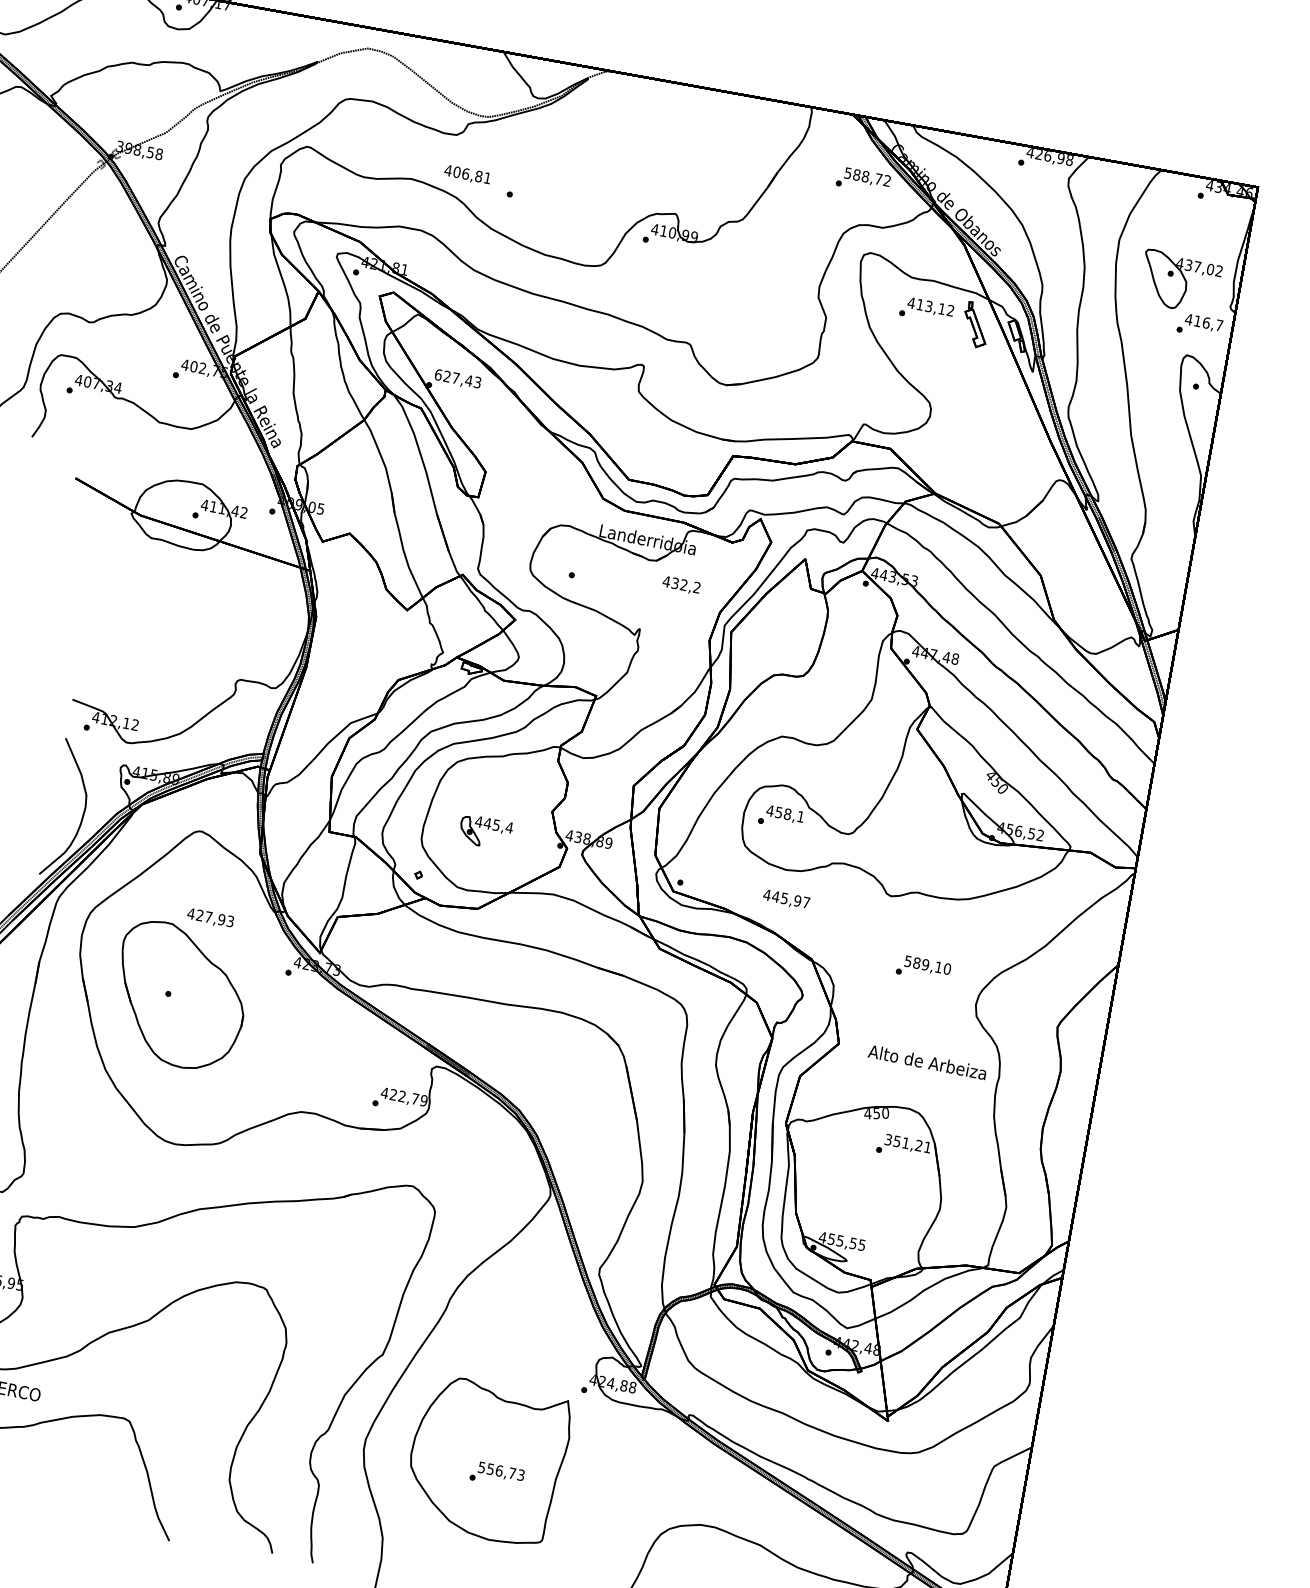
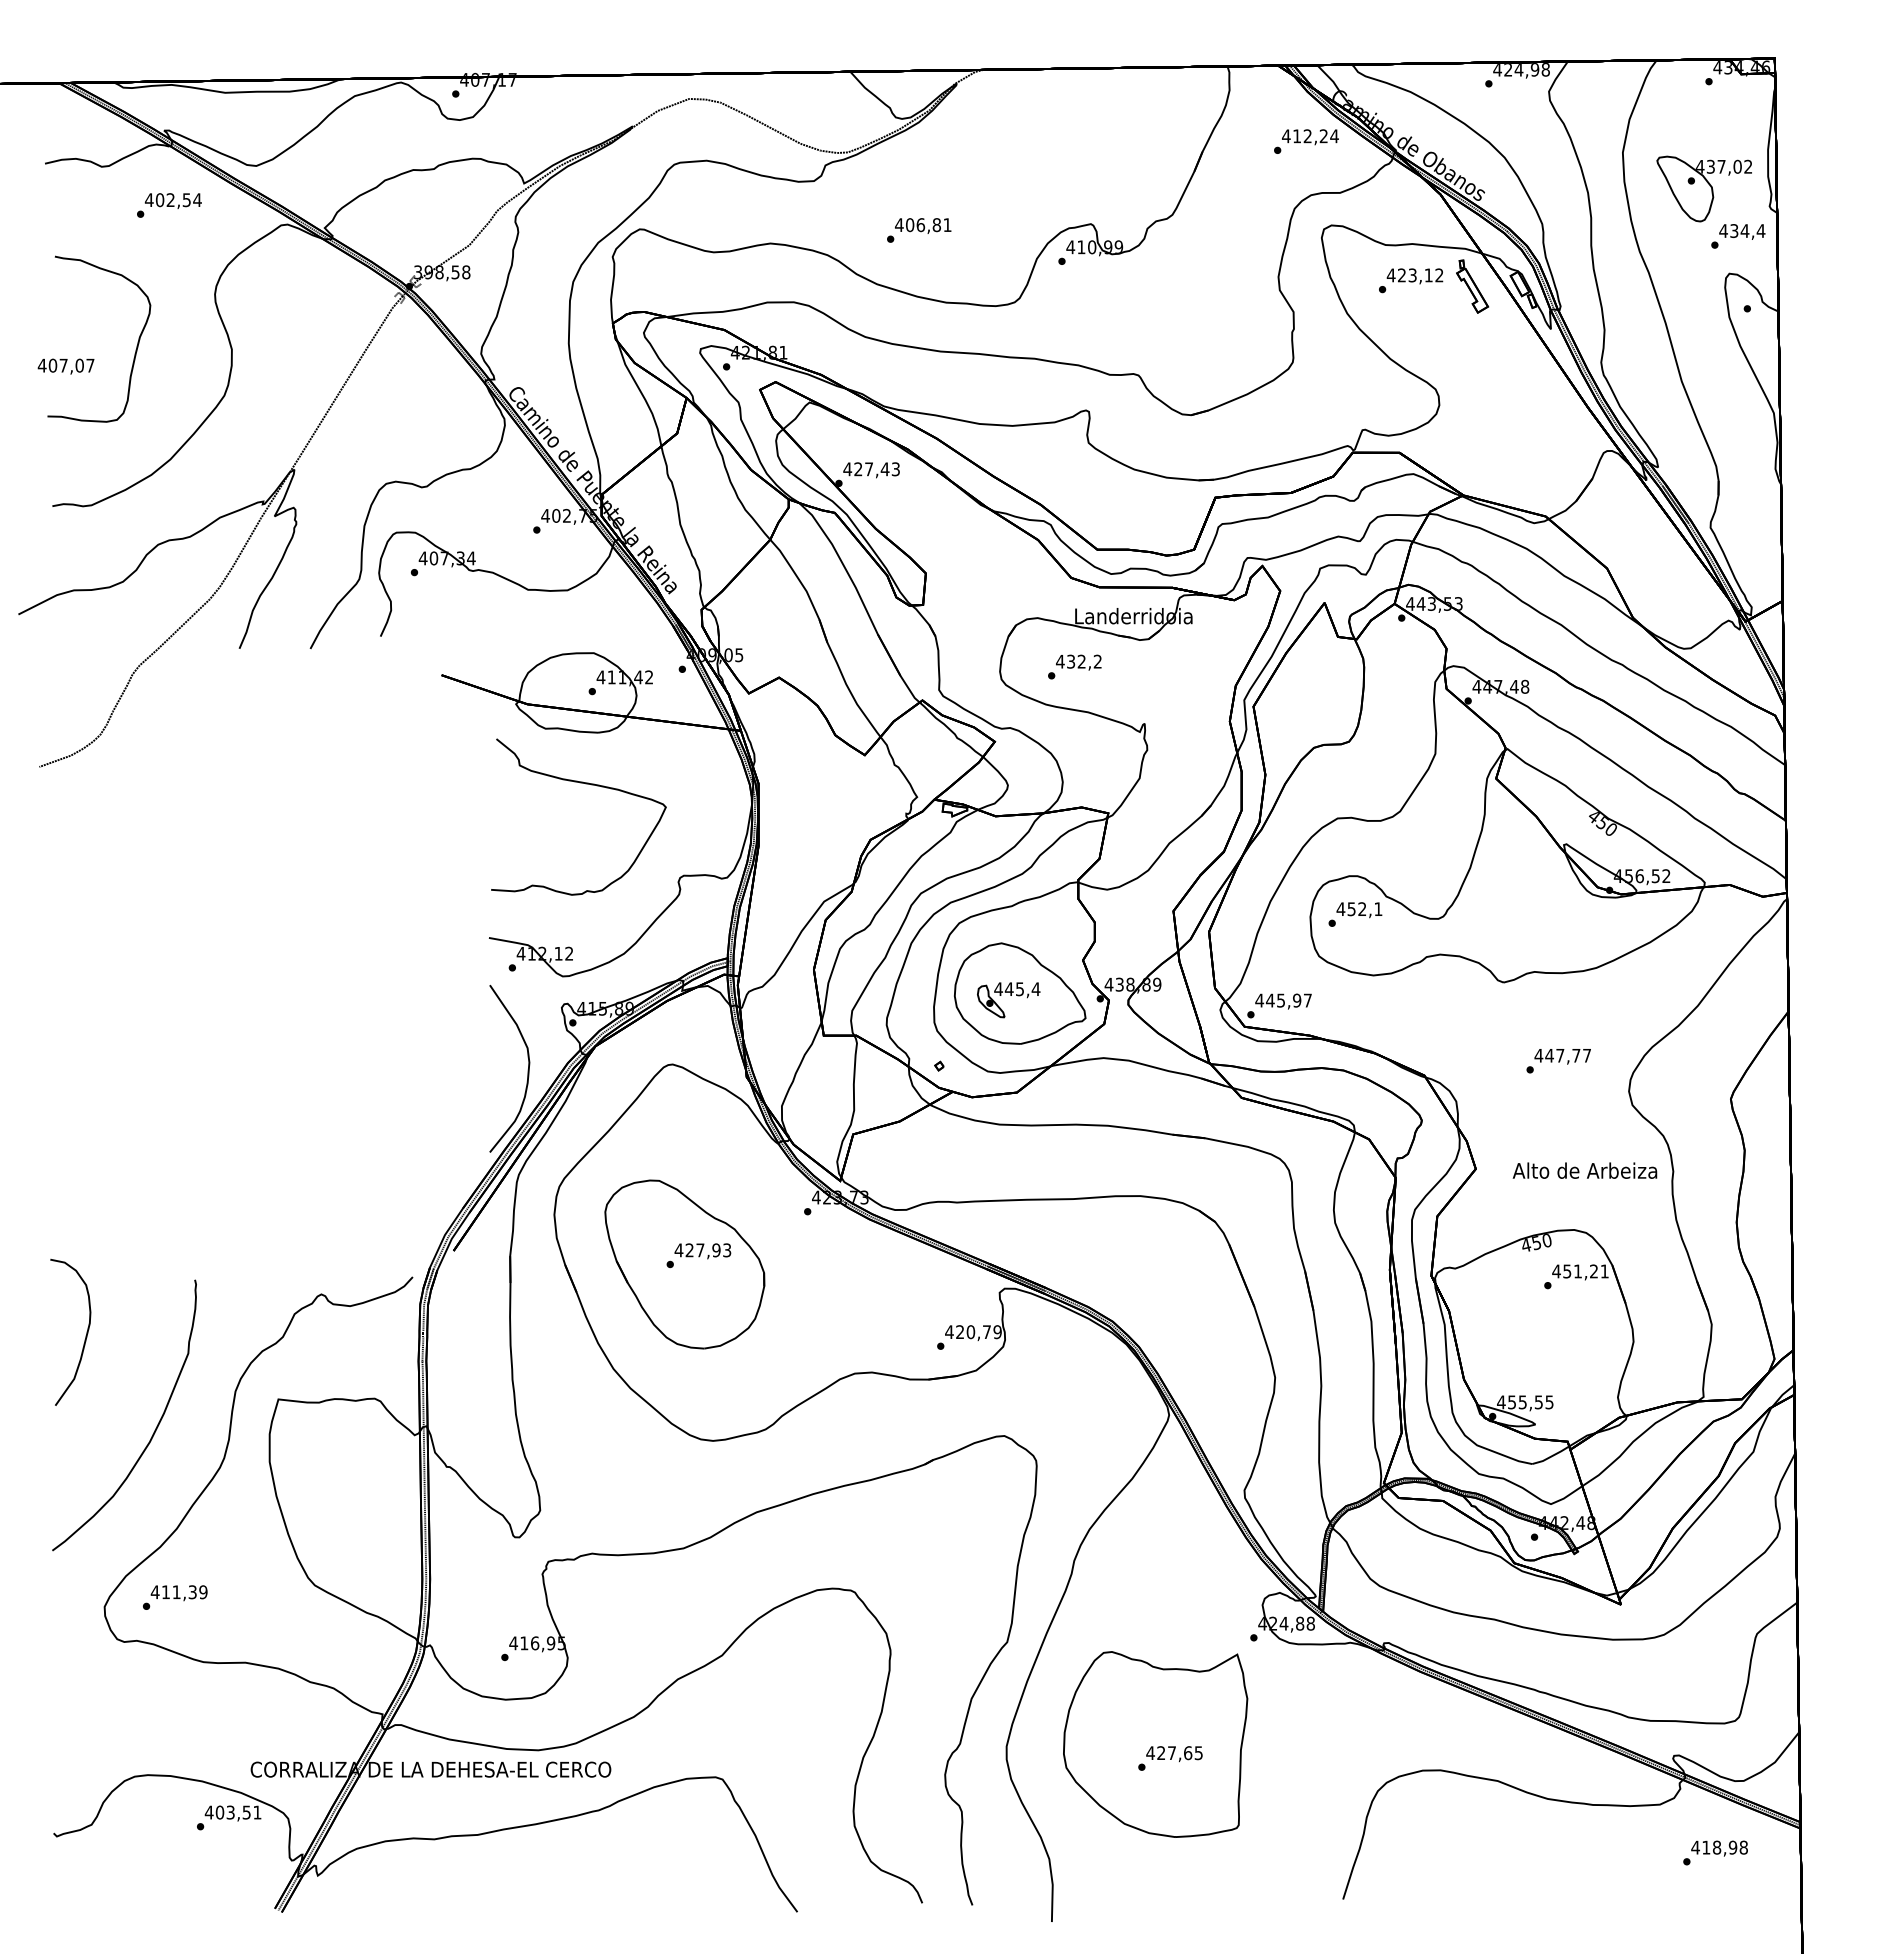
text: (1047, 156) -> (1518, 70), 426,98 -> 424,98
text: (467, 174) -> (923, 225), moved
text: (867, 177) -> (1310, 136), 588,72 -> 412,24
text: (919, 304) -> (1401, 275), 413,12 -> 423,12
text: (1208, 323) -> (1747, 231), 416,7 -> 434,4
text: (438, 375) -> (847, 469), 627,43 -> 427,43
text: (681, 585) -> (1078, 662), moved
part: (175, 589) -> (585, 784), added
text: (787, 814) -> (1362, 909), 458,1 -> 452,1
part: (496, 828) -> (1020, 993), added
text: (786, 899) -> (1283, 1001), moved
text: (210, 918) -> (702, 1251), moved
text: (927, 965) -> (1562, 1055), 589,10 -> 447,77
text: (401, 1096) -> (970, 1332), 422,79 -> 420,79
text: (888, 1139) -> (1556, 1271), 351,21 -> 451,21
text: (501, 1471) -> (1174, 1753), 556,73 -> 427,65

